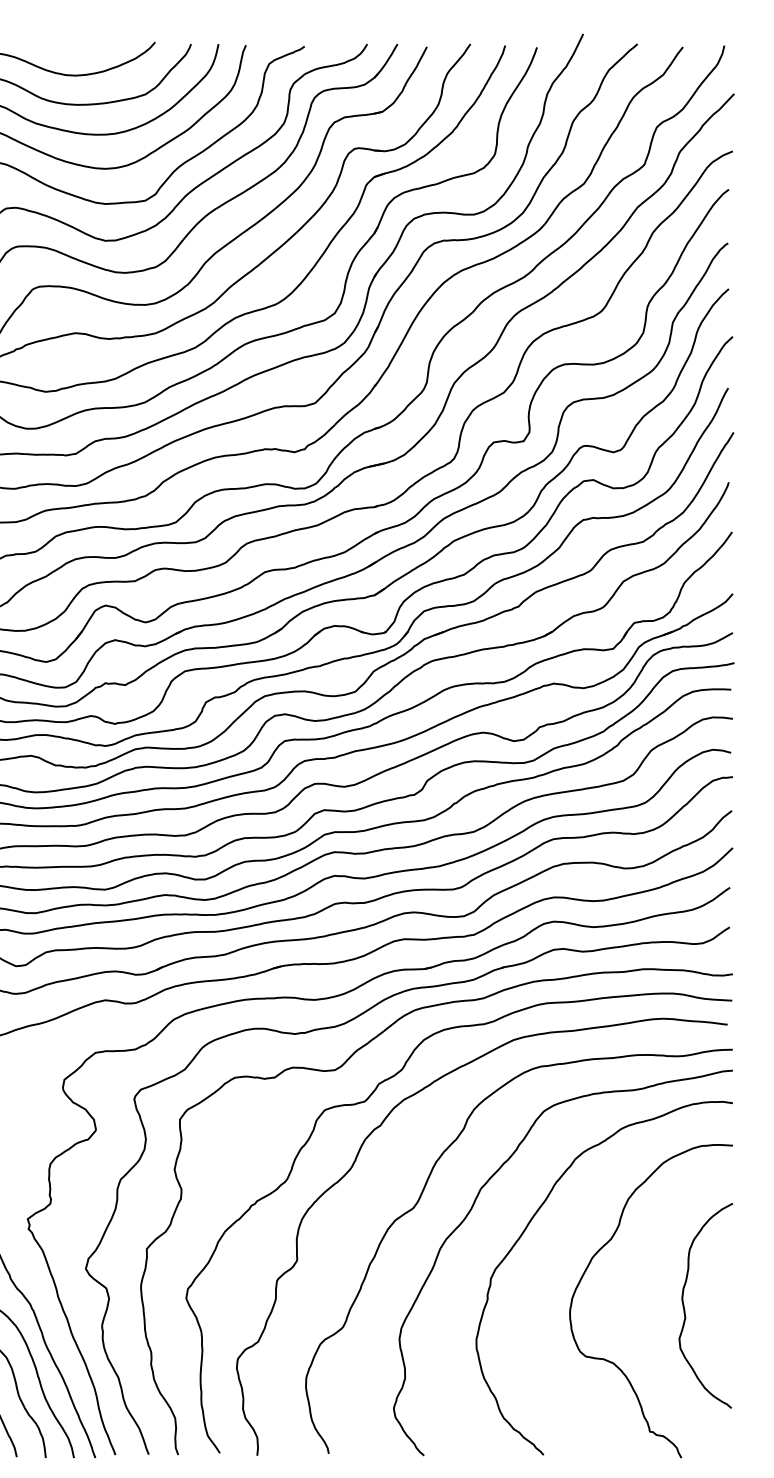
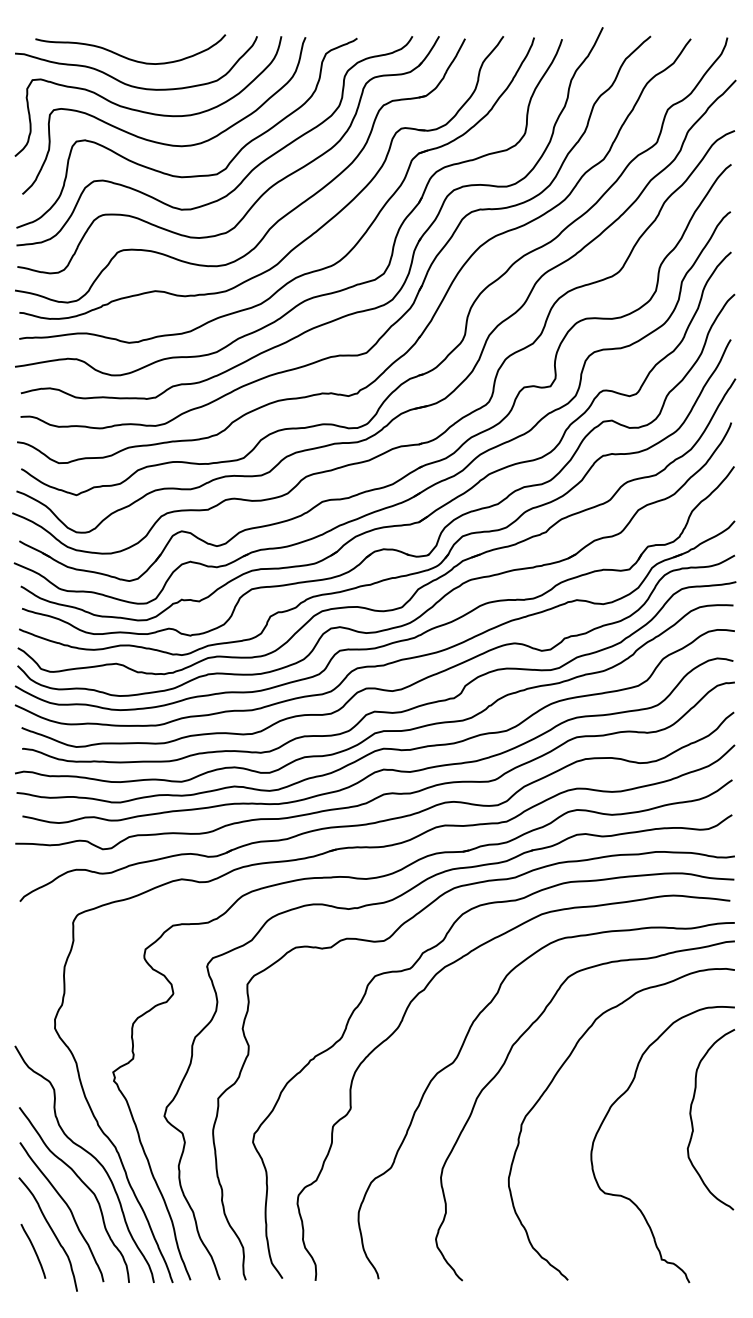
curve: (685, 1311) -> (693, 1124), moved

